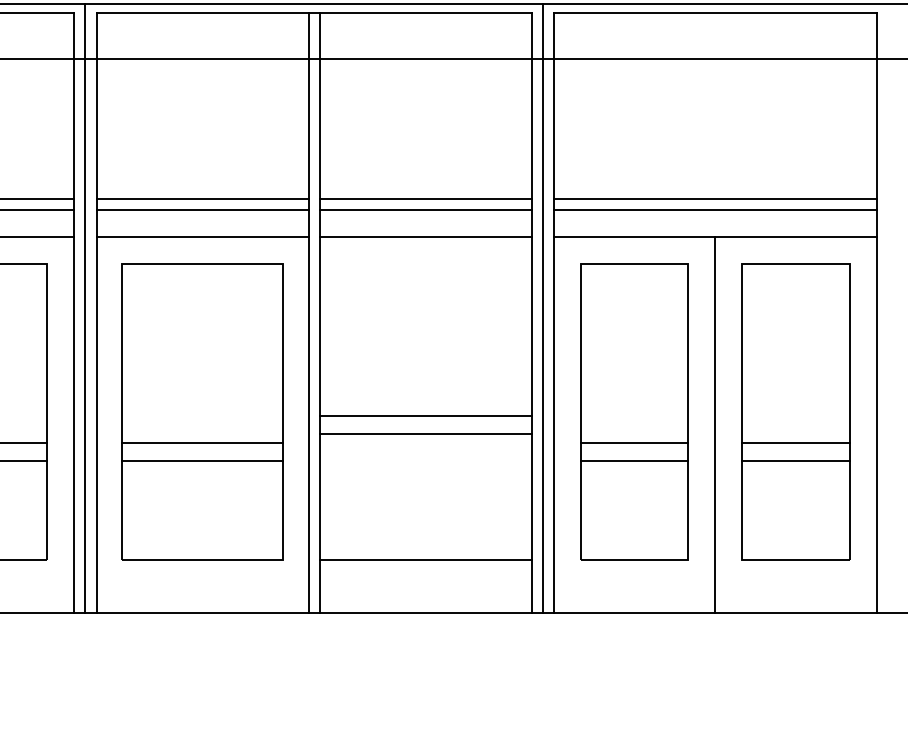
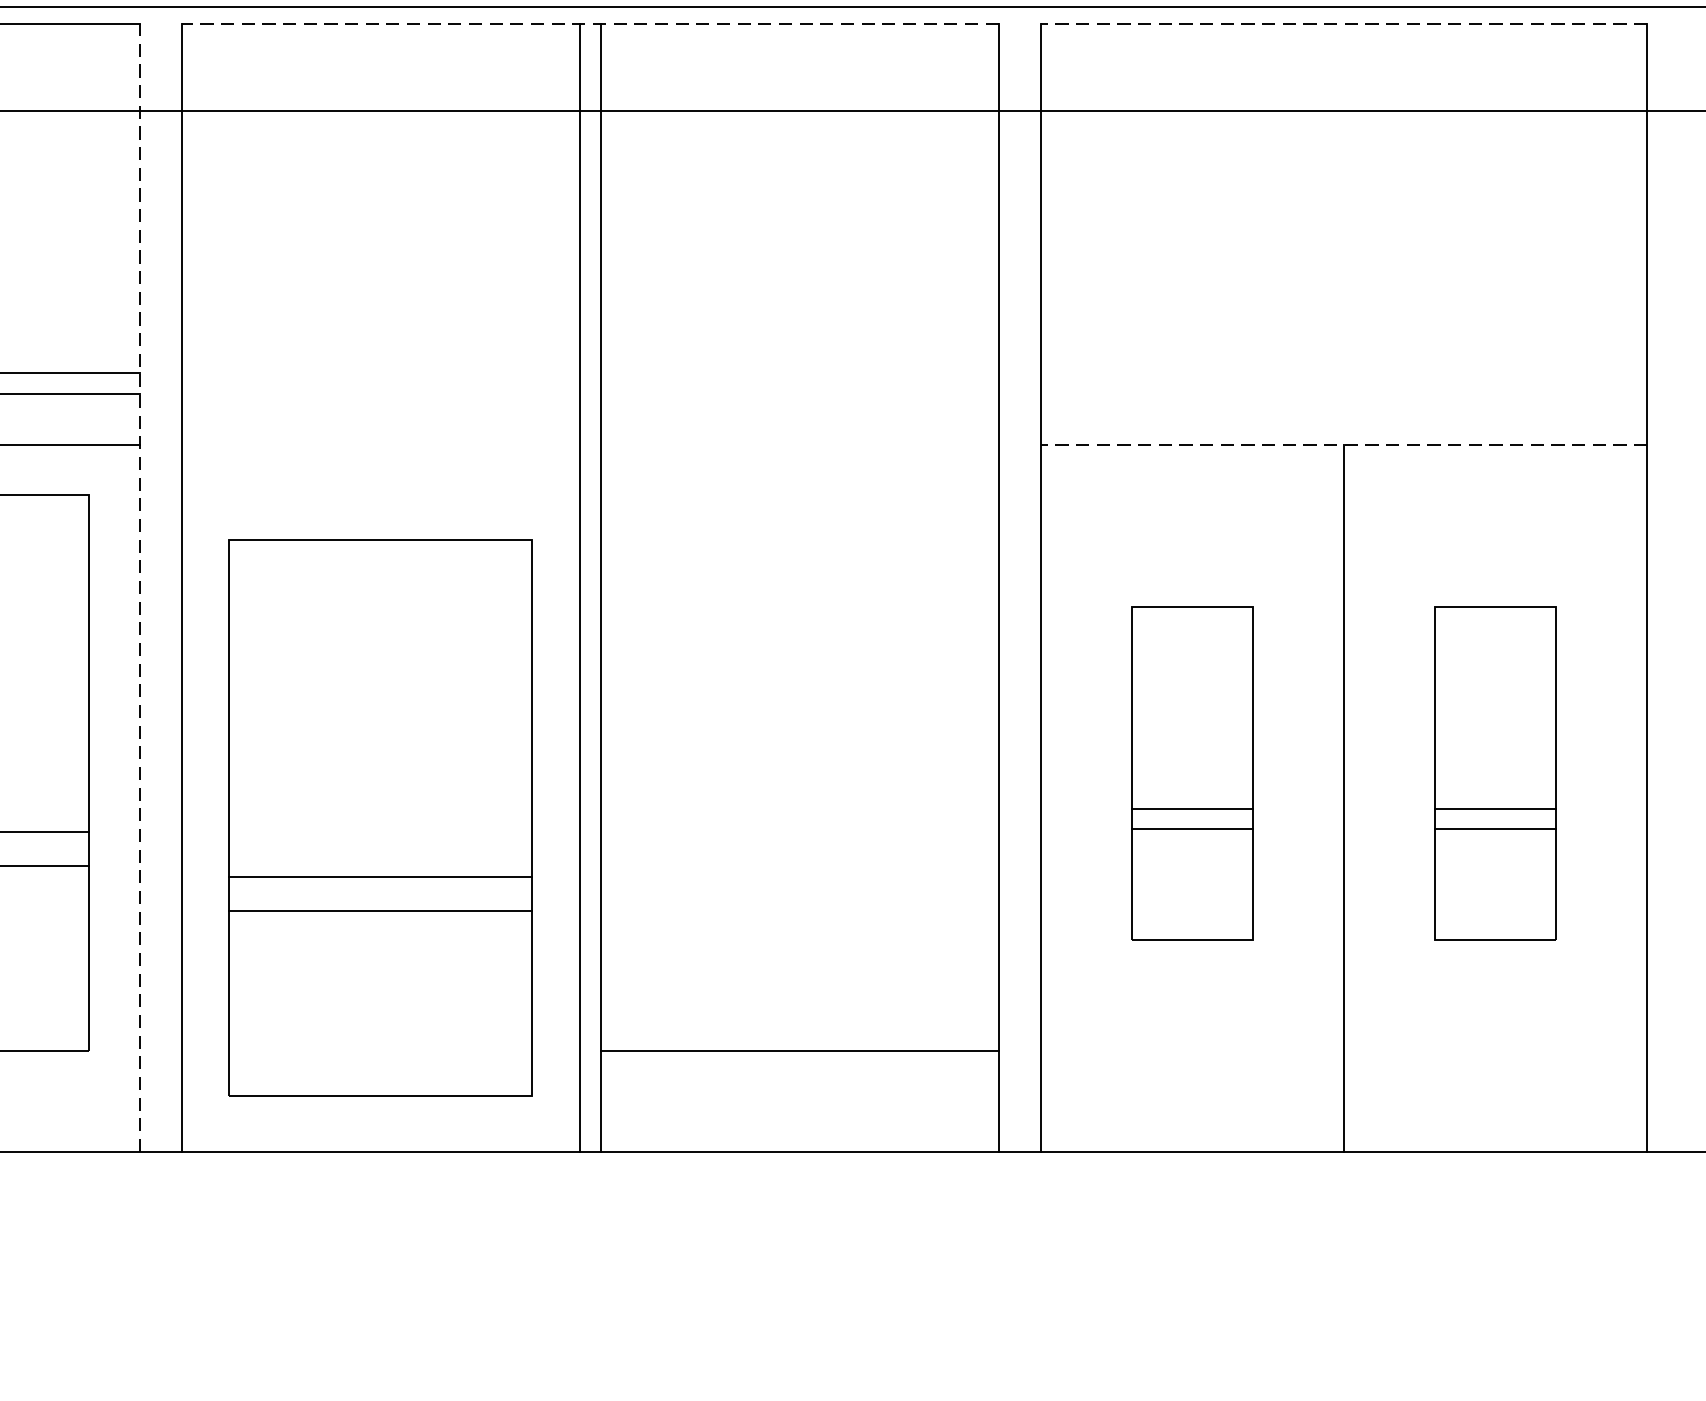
line: (313, 12) -> (589, 23), solid -> dashed
line: (714, 12) -> (1342, 23), solid -> dashed
line: (202, 198) -> (380, 372), removed
line: (425, 198) -> (799, 372), removed
line: (714, 198) -> (1342, 372), removed
line: (202, 209) -> (380, 393), removed
line: (425, 209) -> (799, 393), removed
line: (714, 209) -> (1342, 393), removed
line: (202, 236) -> (380, 444), removed
line: (425, 236) -> (799, 444), removed
line: (714, 236) -> (1342, 444), solid -> dashed
line: (85, 308) -> (160, 579), removed
line: (542, 308) -> (1019, 579), removed
line: (74, 312) -> (140, 586), solid -> dashed
part: (202, 411) -> (380, 817), moved
part: (634, 411) -> (1192, 772), size x0.6
part: (795, 411) -> (1494, 772), size x0.6
line: (425, 416) -> (799, 782), removed
line: (425, 434) -> (799, 816), removed

